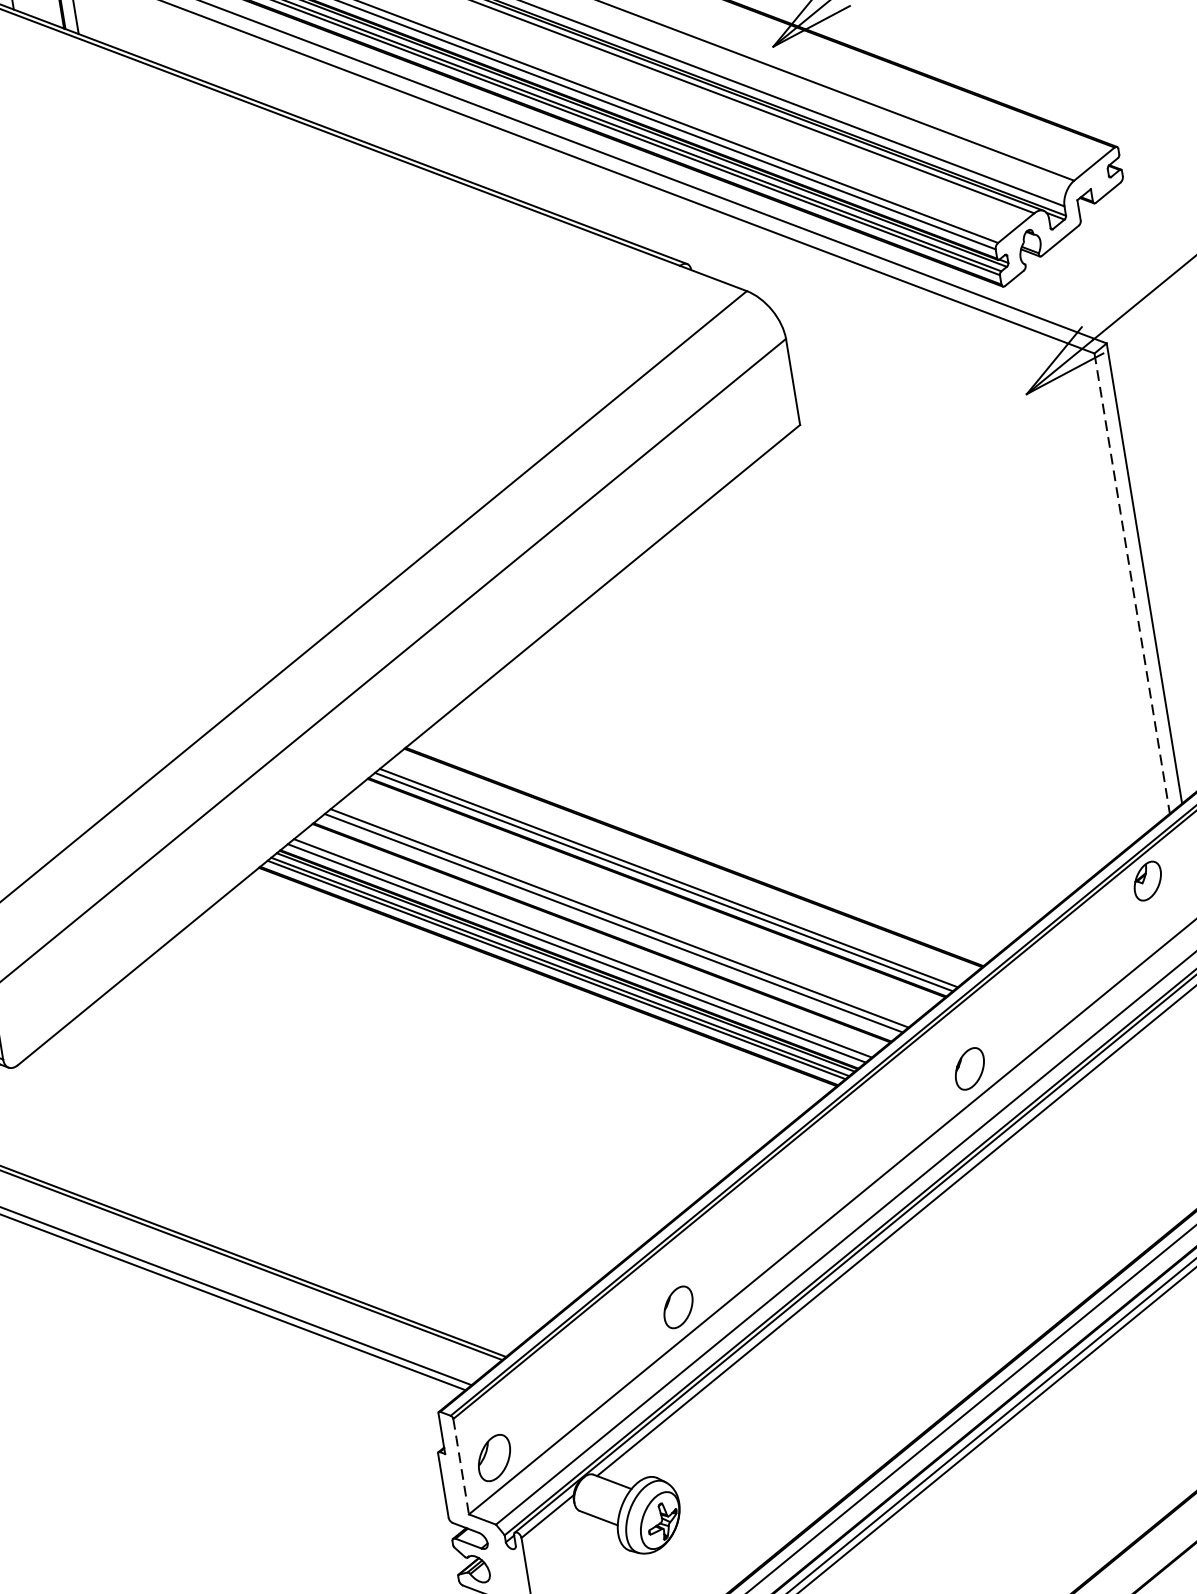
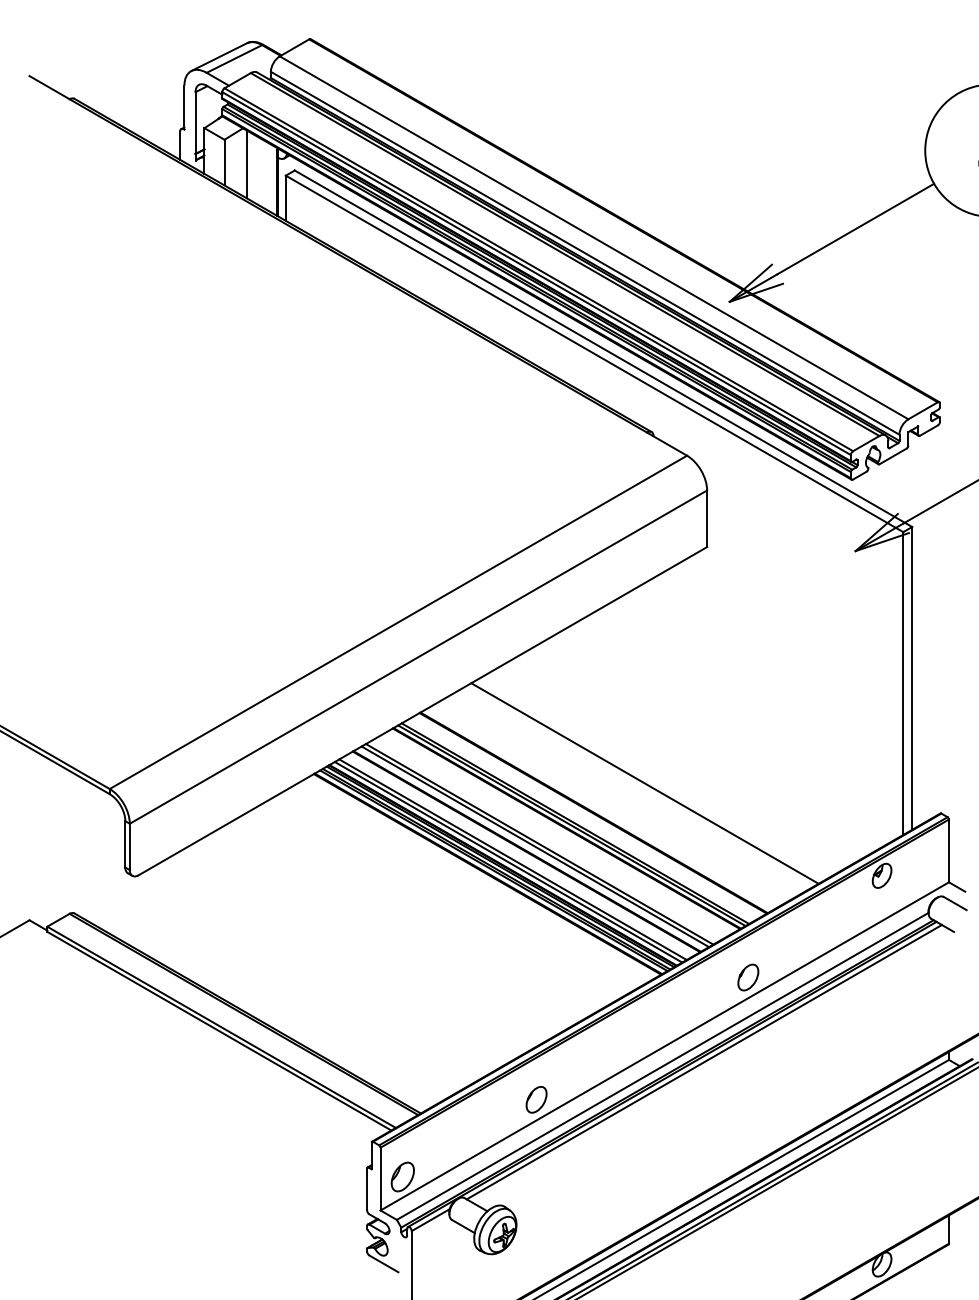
line: (1132, 584) -> (903, 684), dashed -> solid
line: (763, 799) -> (644, 783), added
line: (461, 1467) -> (380, 1179), dashed -> solid

